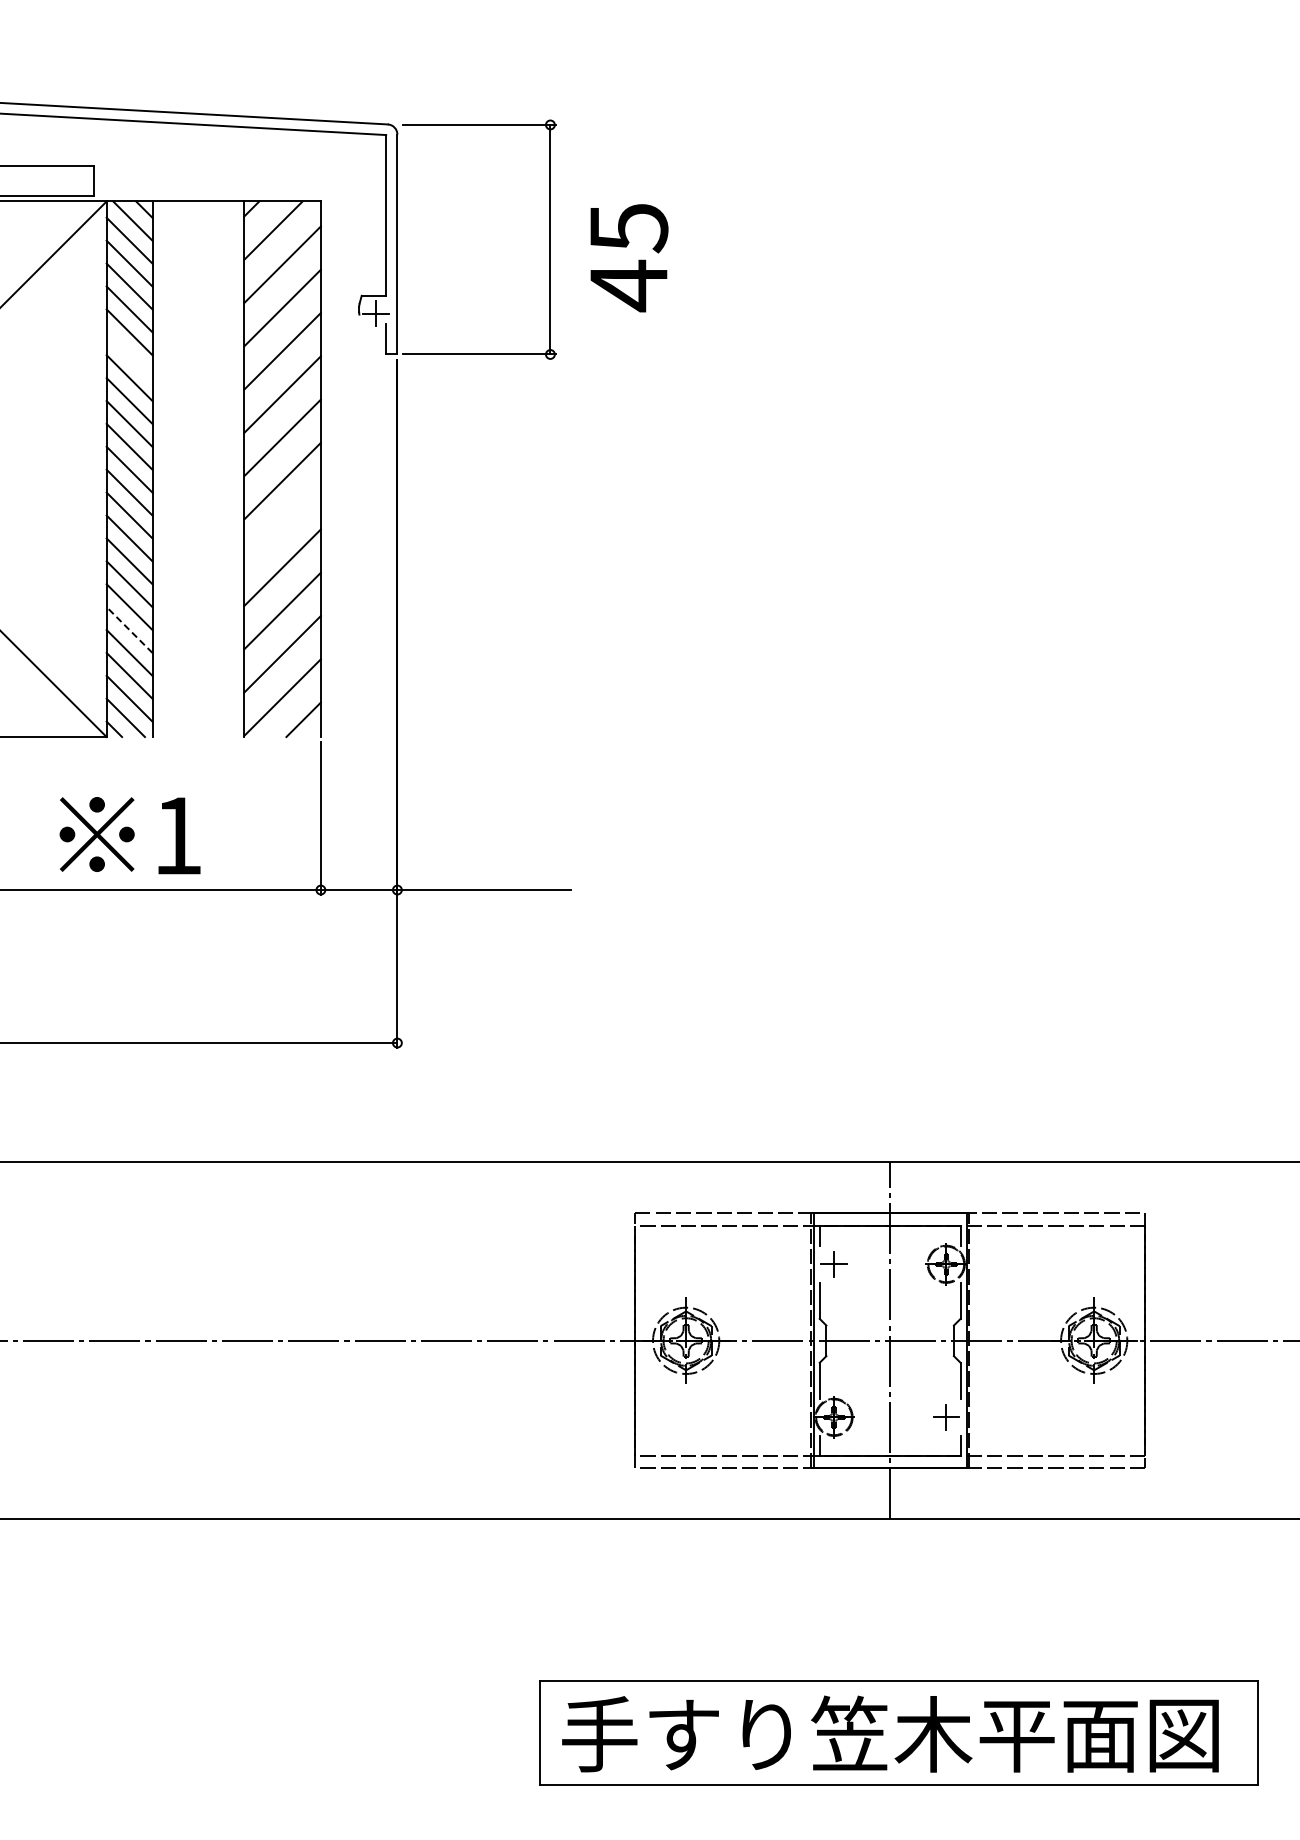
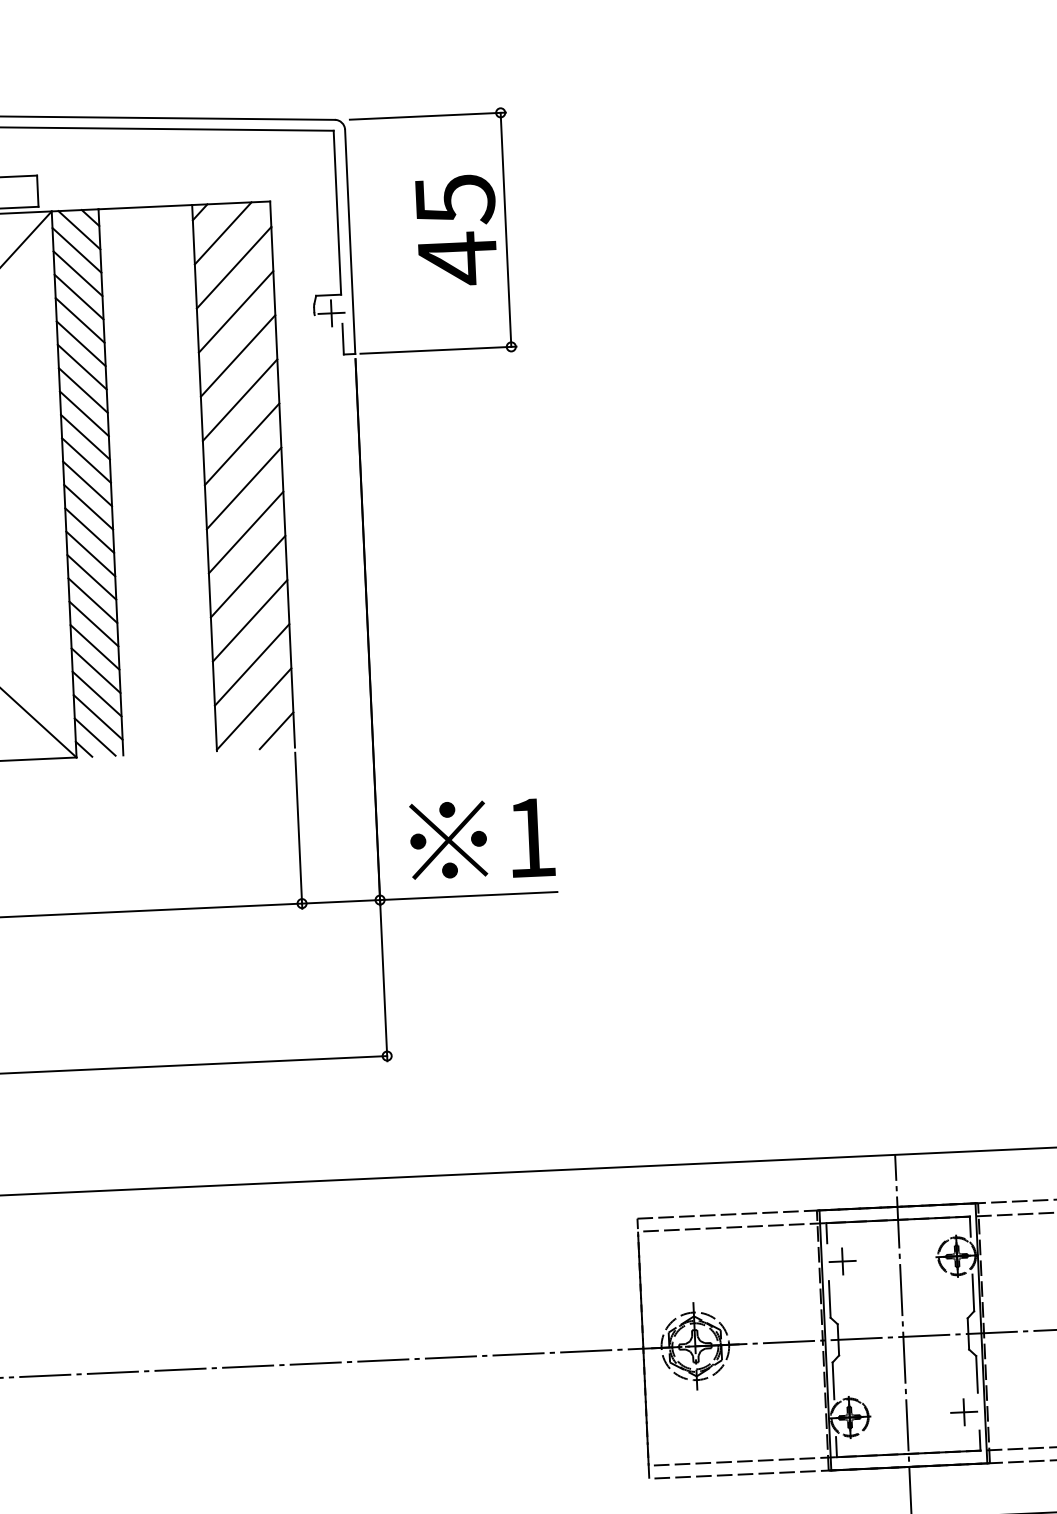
text: (629, 258) -> (457, 230), moved
line: (129, 355) -> (82, 367), added
line: (282, 524) -> (245, 532), added
line: (129, 629) -> (94, 646), dashed -> solid
text: (129, 835) -> (481, 839), moved

